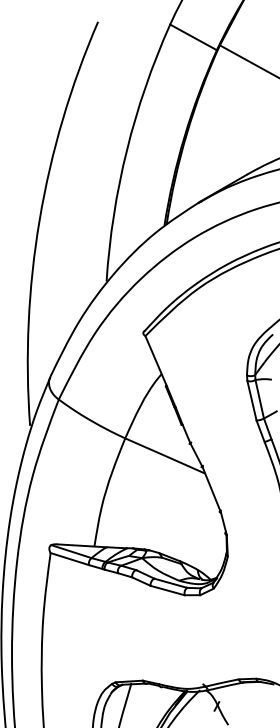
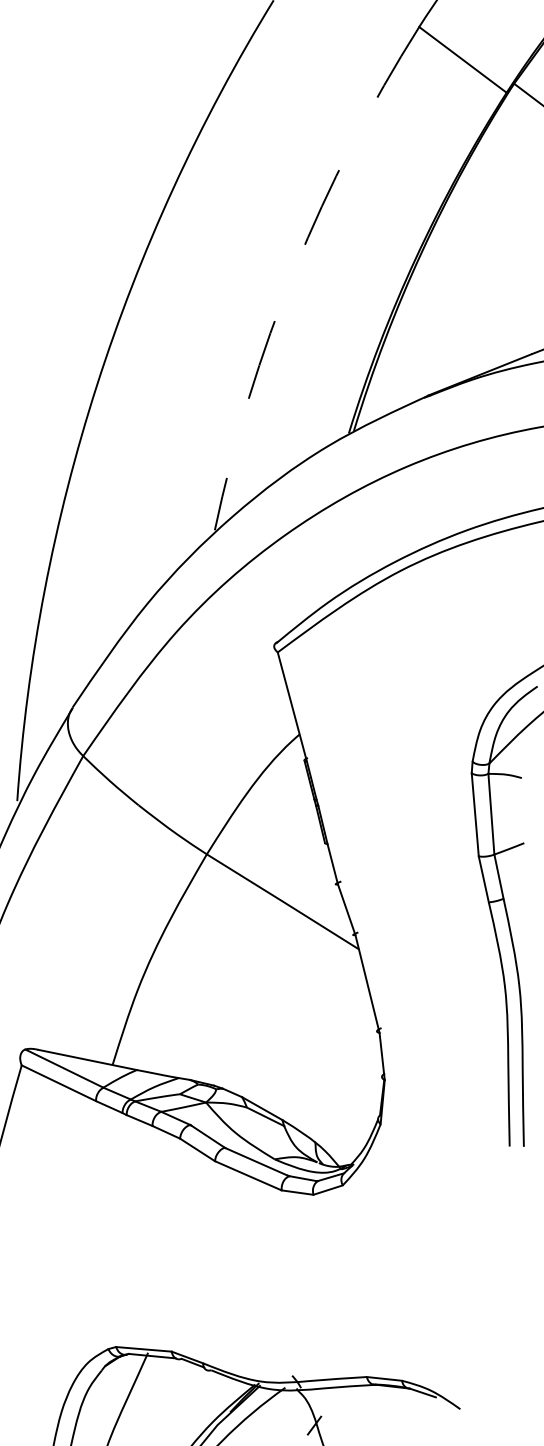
arc: (126, 150) -> (293, 269), solid -> dashed

